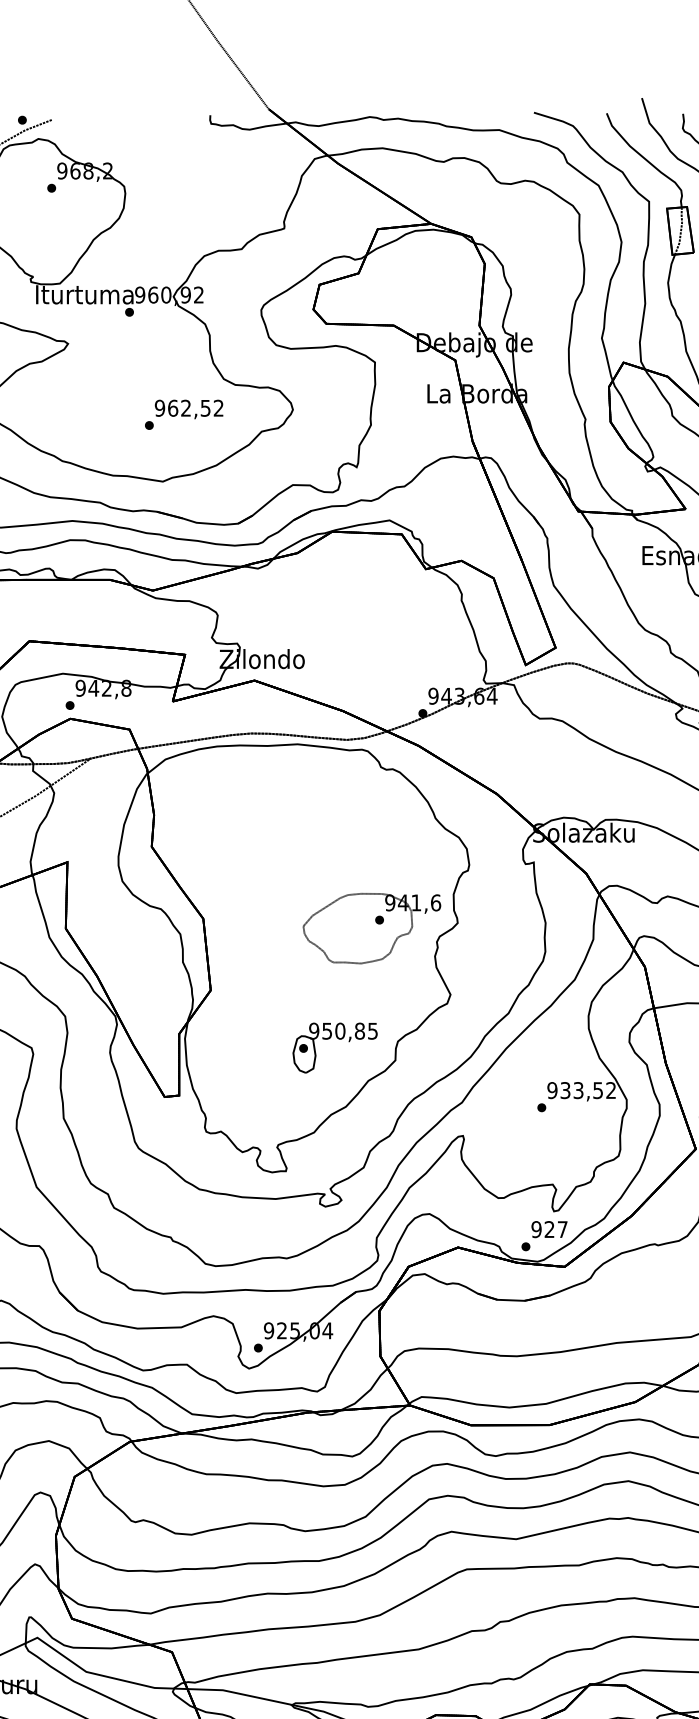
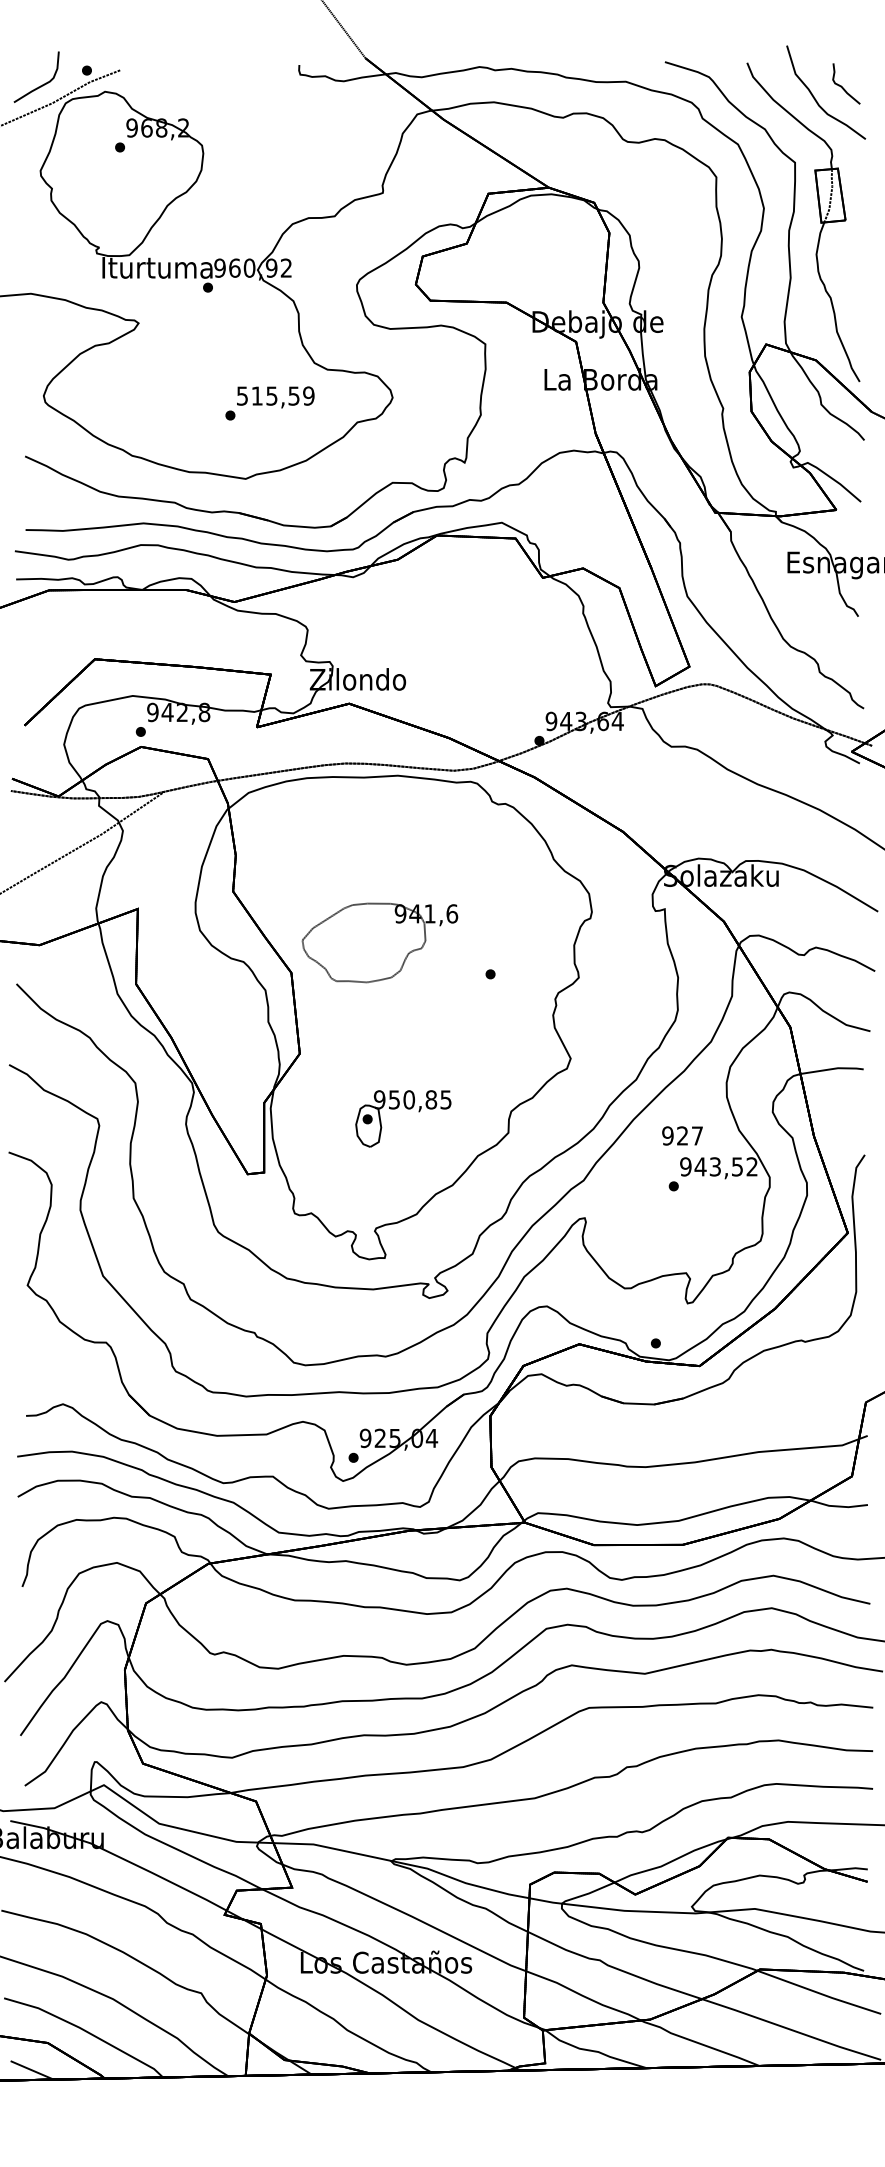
text: (189, 407) -> (275, 395), 962,52 -> 515,59
part: (371, 928) -> (379, 942), moved
part: (338, 1039) -> (407, 1109), moved
text: (565, 1090) -> (700, 1166), 933,52 -> 943,52
text: (549, 1229) -> (682, 1135), moved

